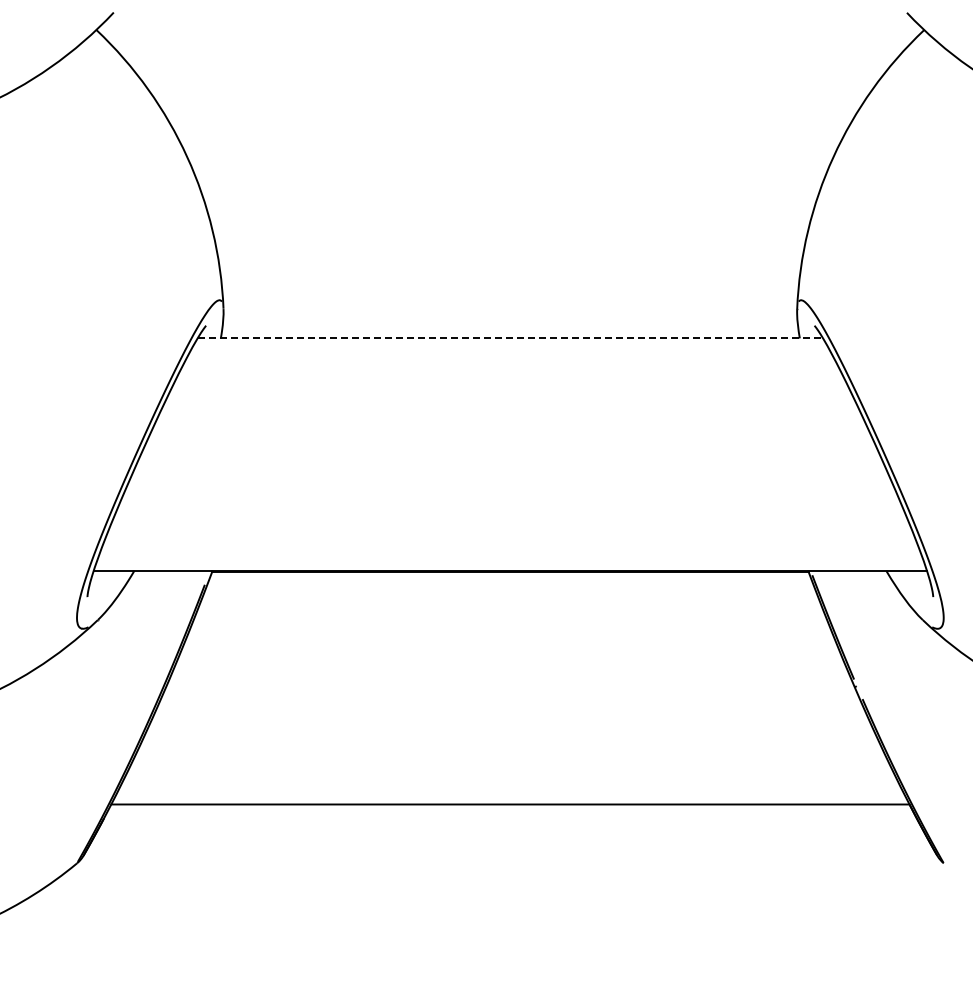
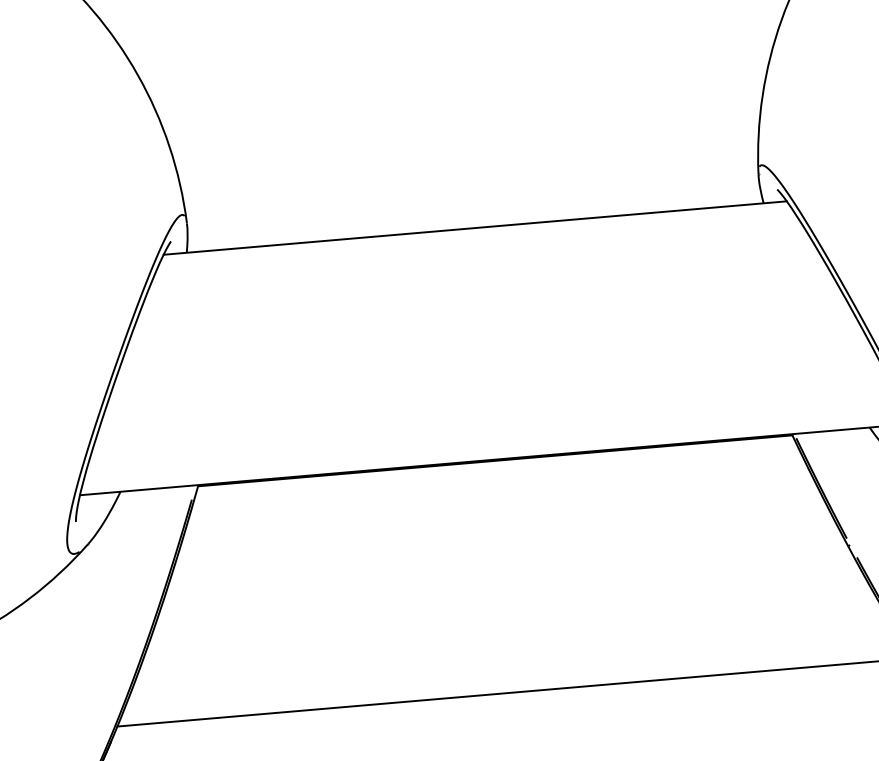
line: (510, 338) -> (475, 228), dashed -> solid

